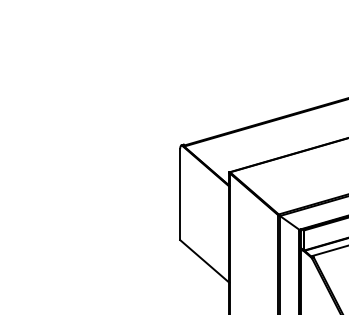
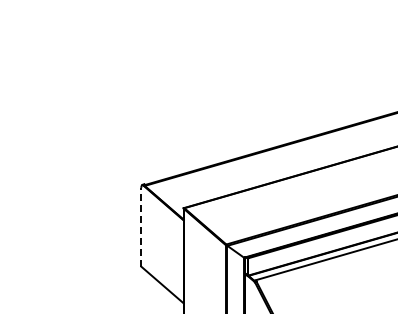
line: (180, 193) -> (141, 226), solid -> dashed

